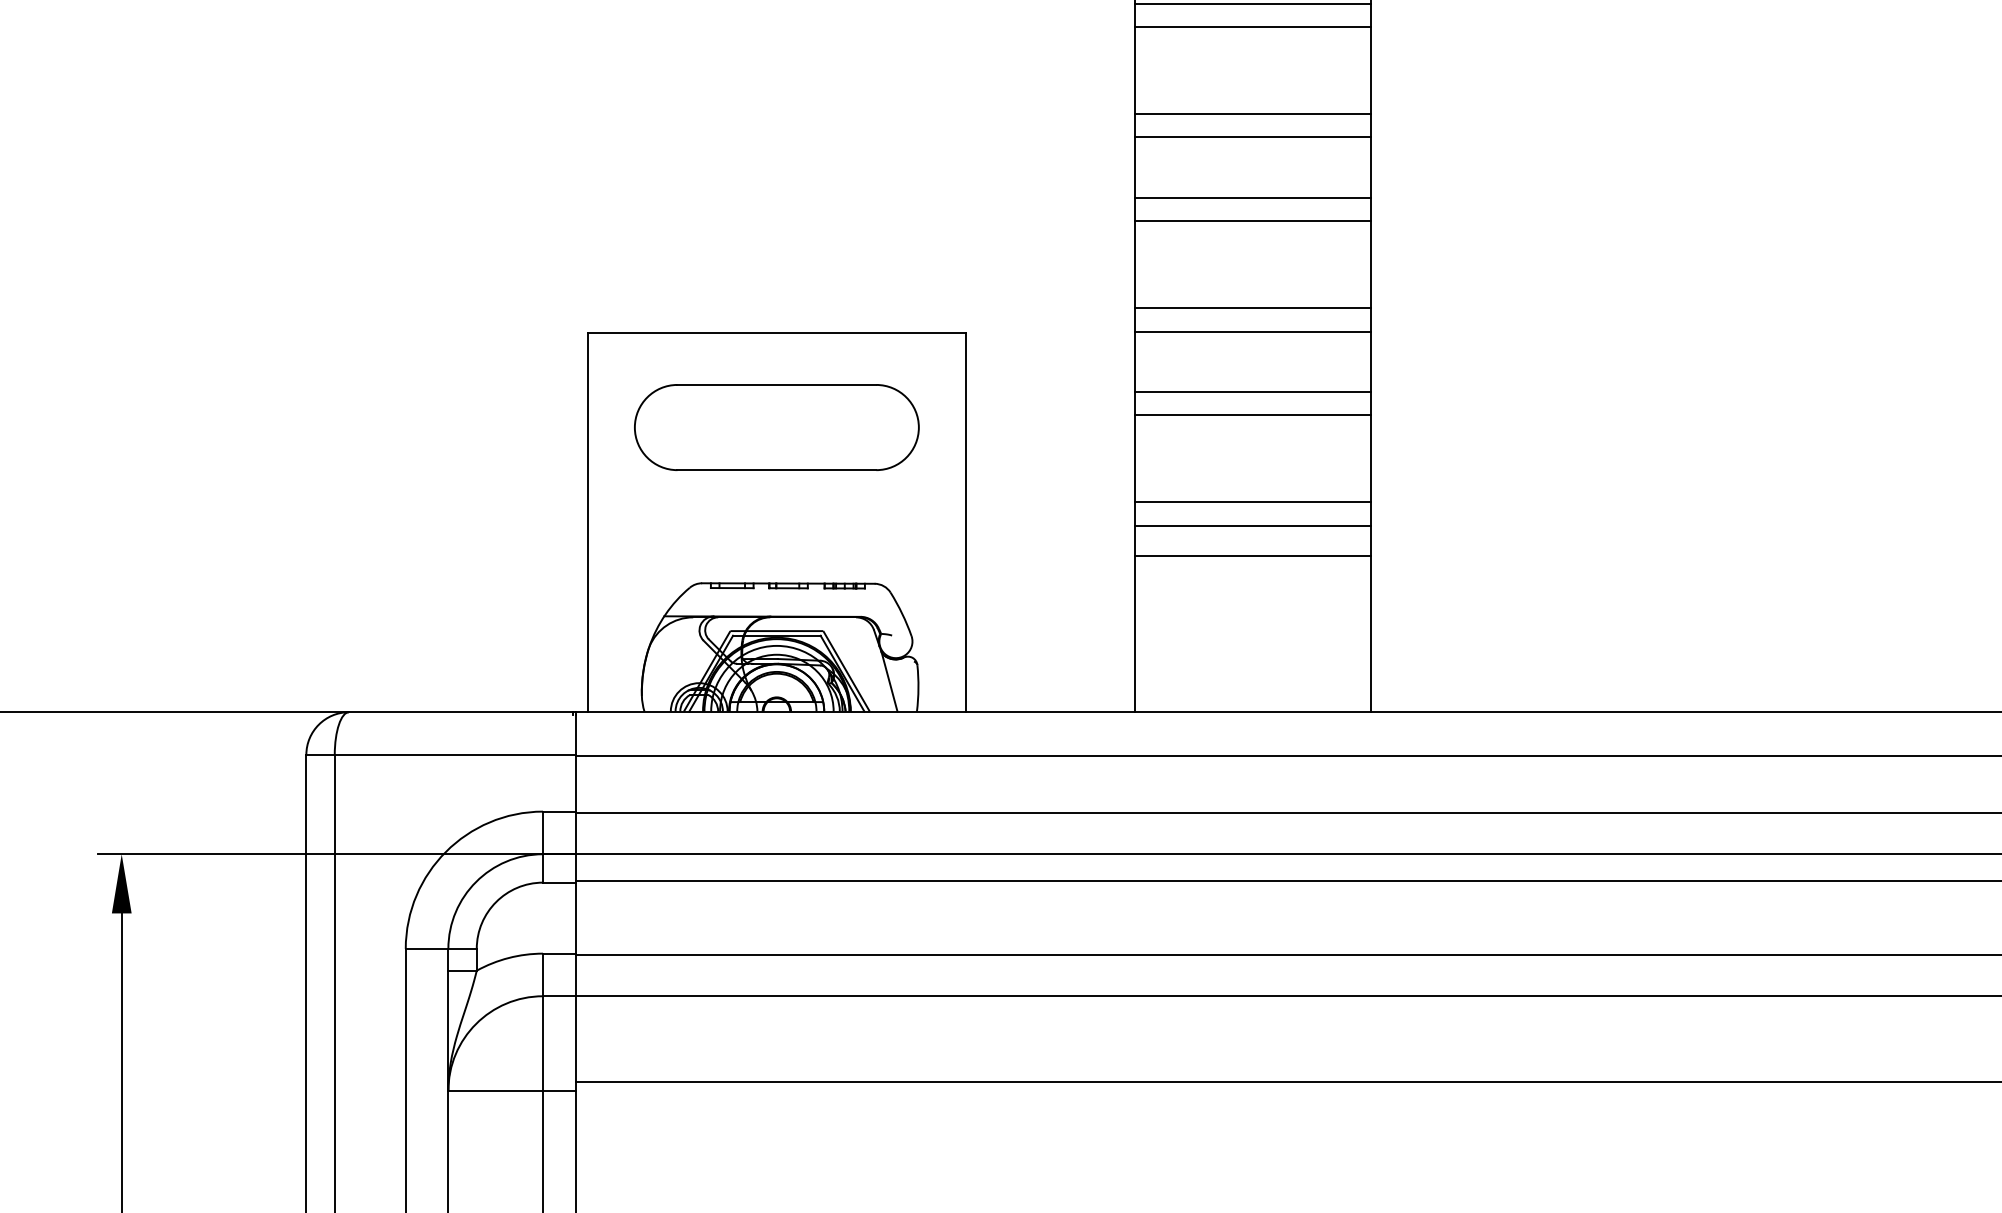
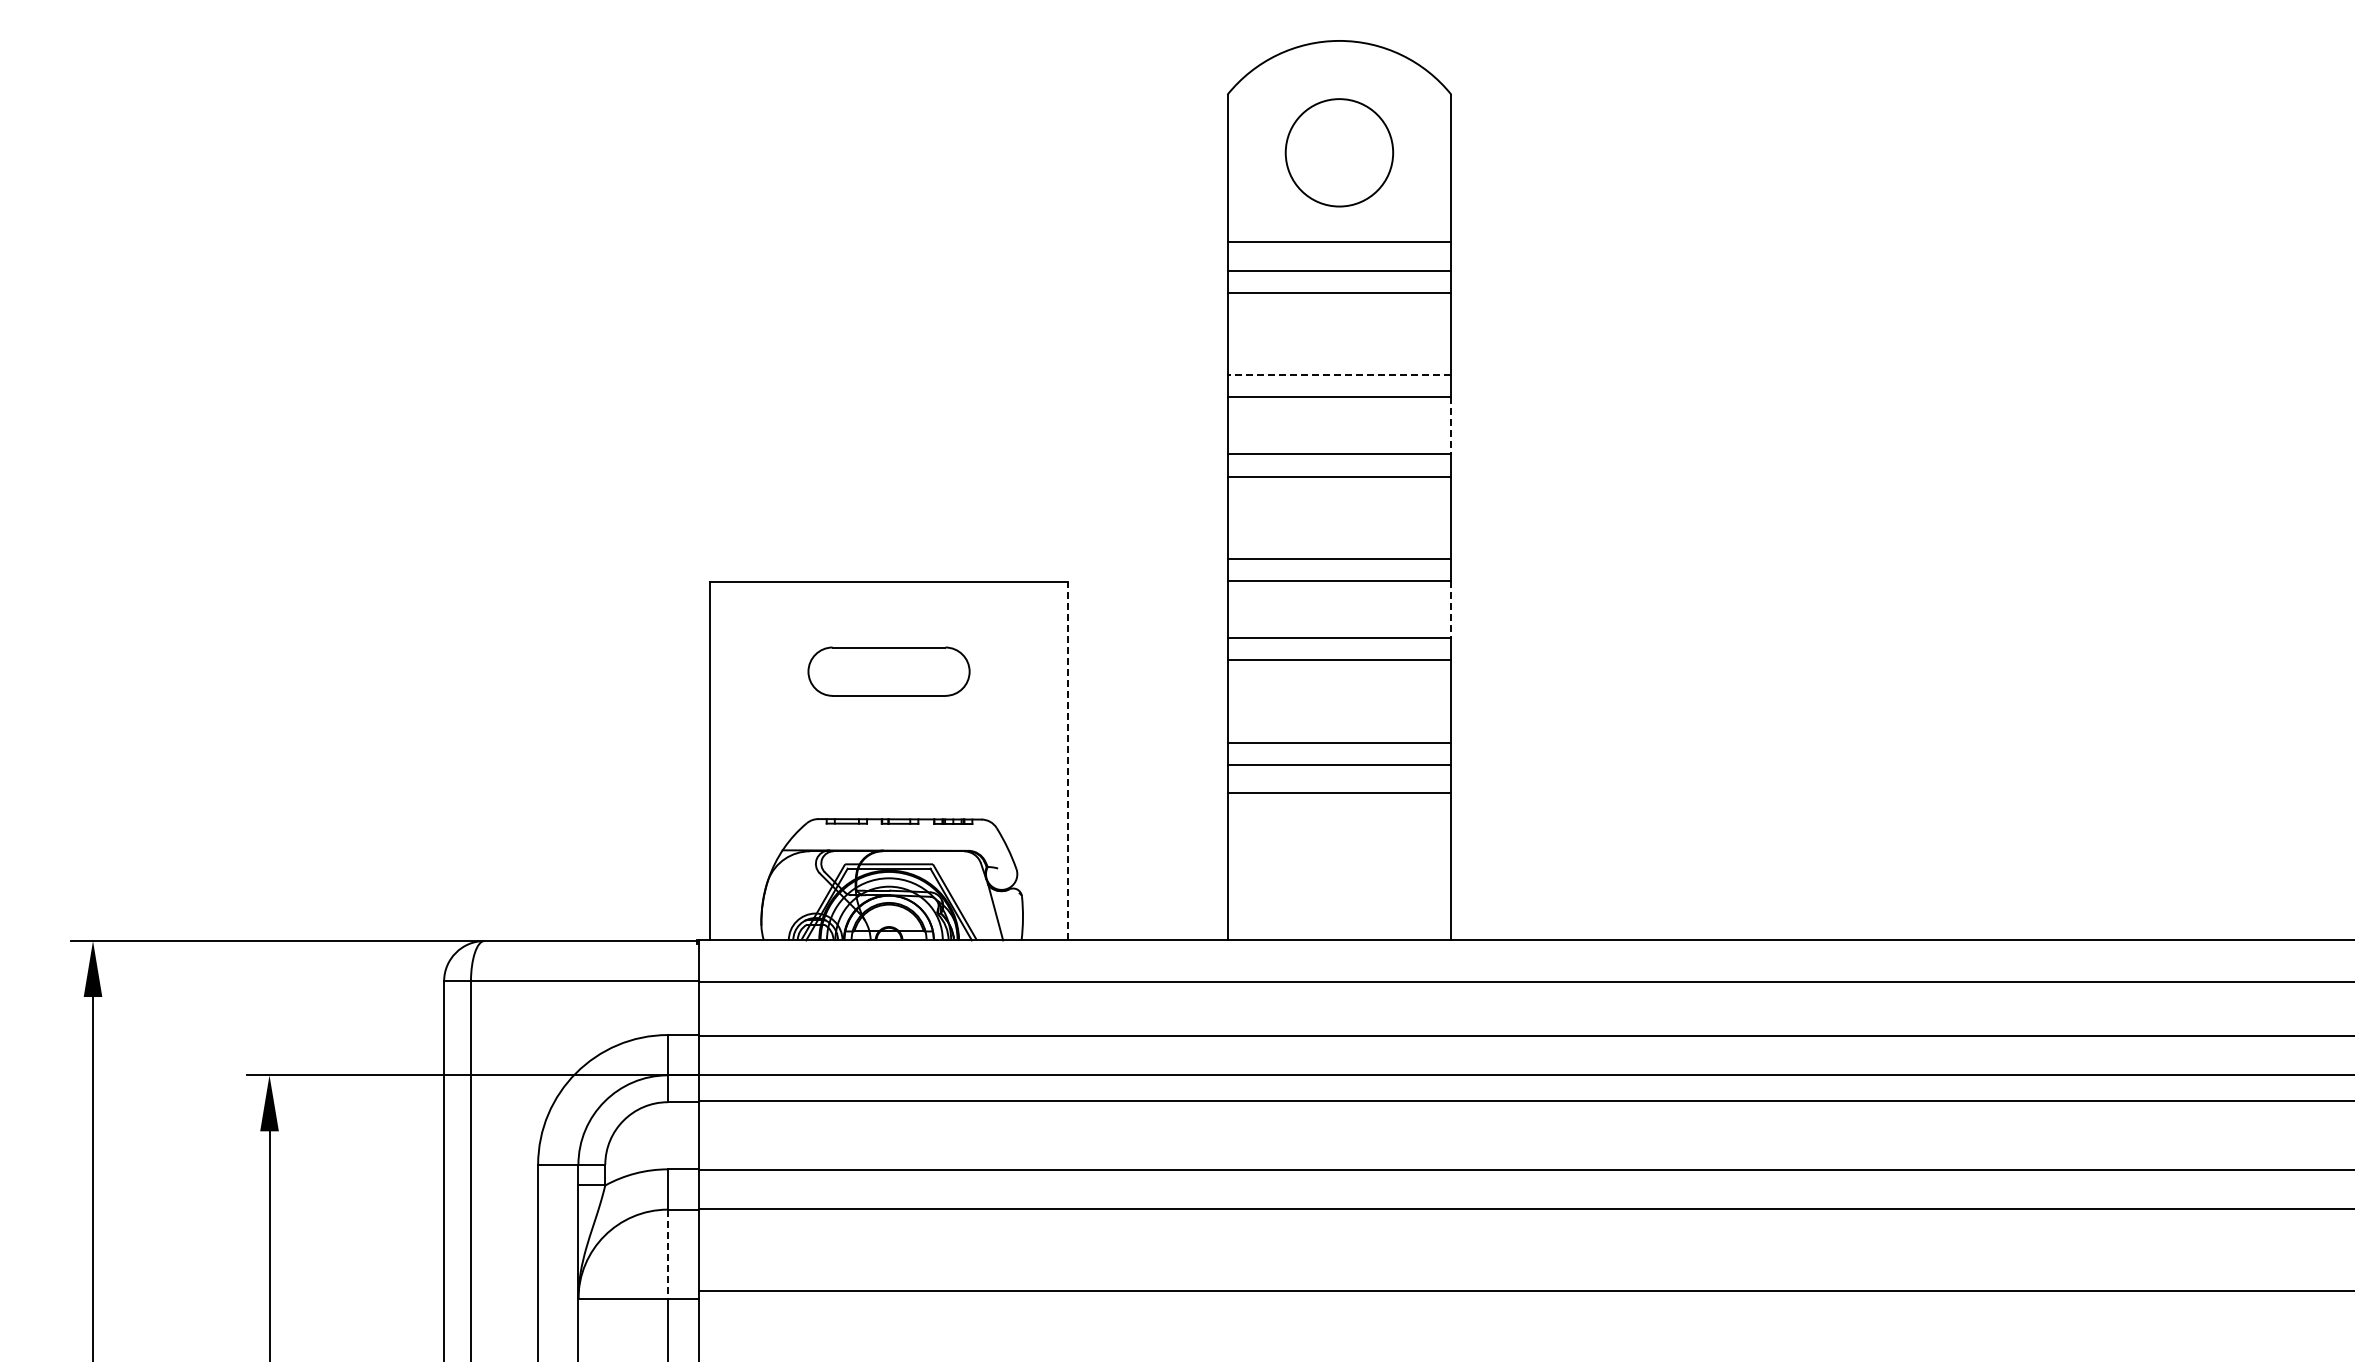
line: (1253, 114) -> (1339, 375), solid -> dashed
line: (1371, 168) -> (1451, 426), solid -> dashed
line: (1371, 362) -> (1451, 610), solid -> dashed
part: (776, 427) -> (888, 671), size x0.6
line: (966, 521) -> (1068, 760), solid -> dashed
line: (542, 1043) -> (667, 1254), solid -> dashed

